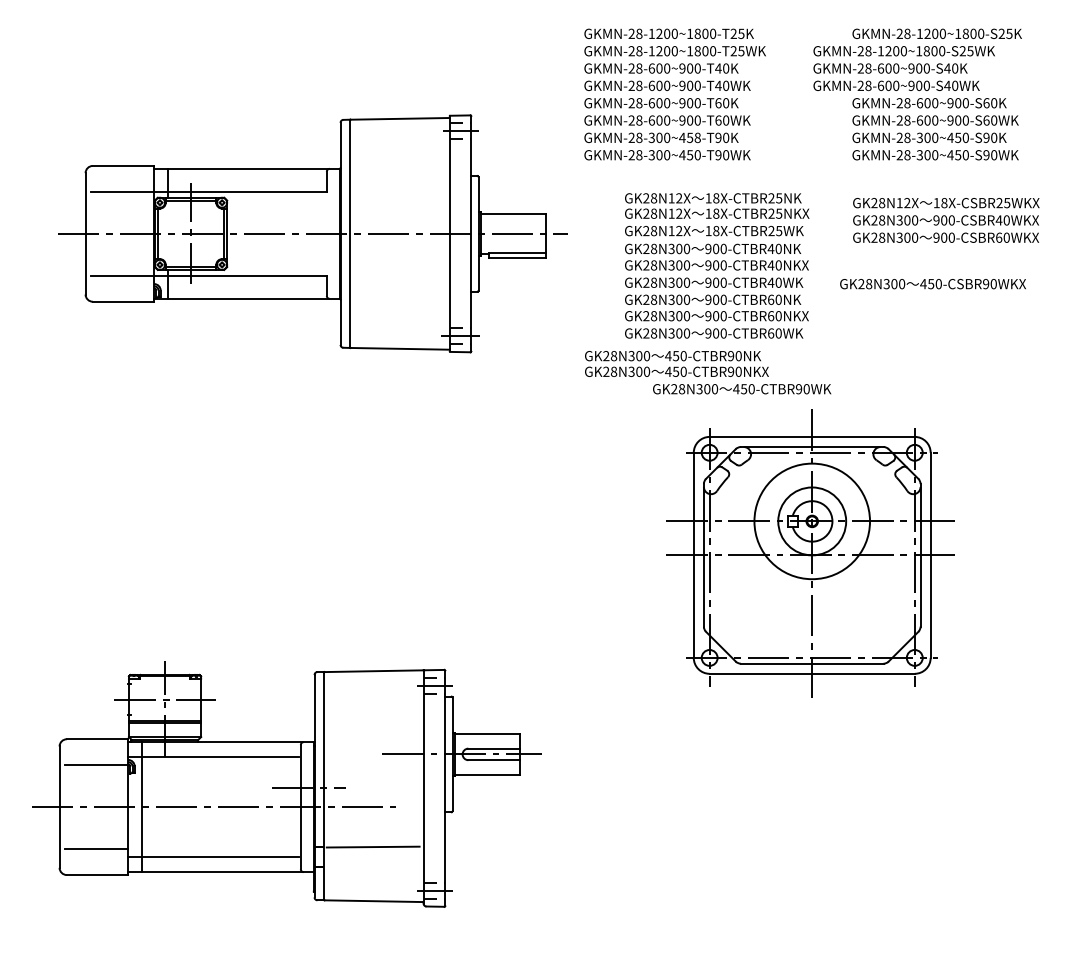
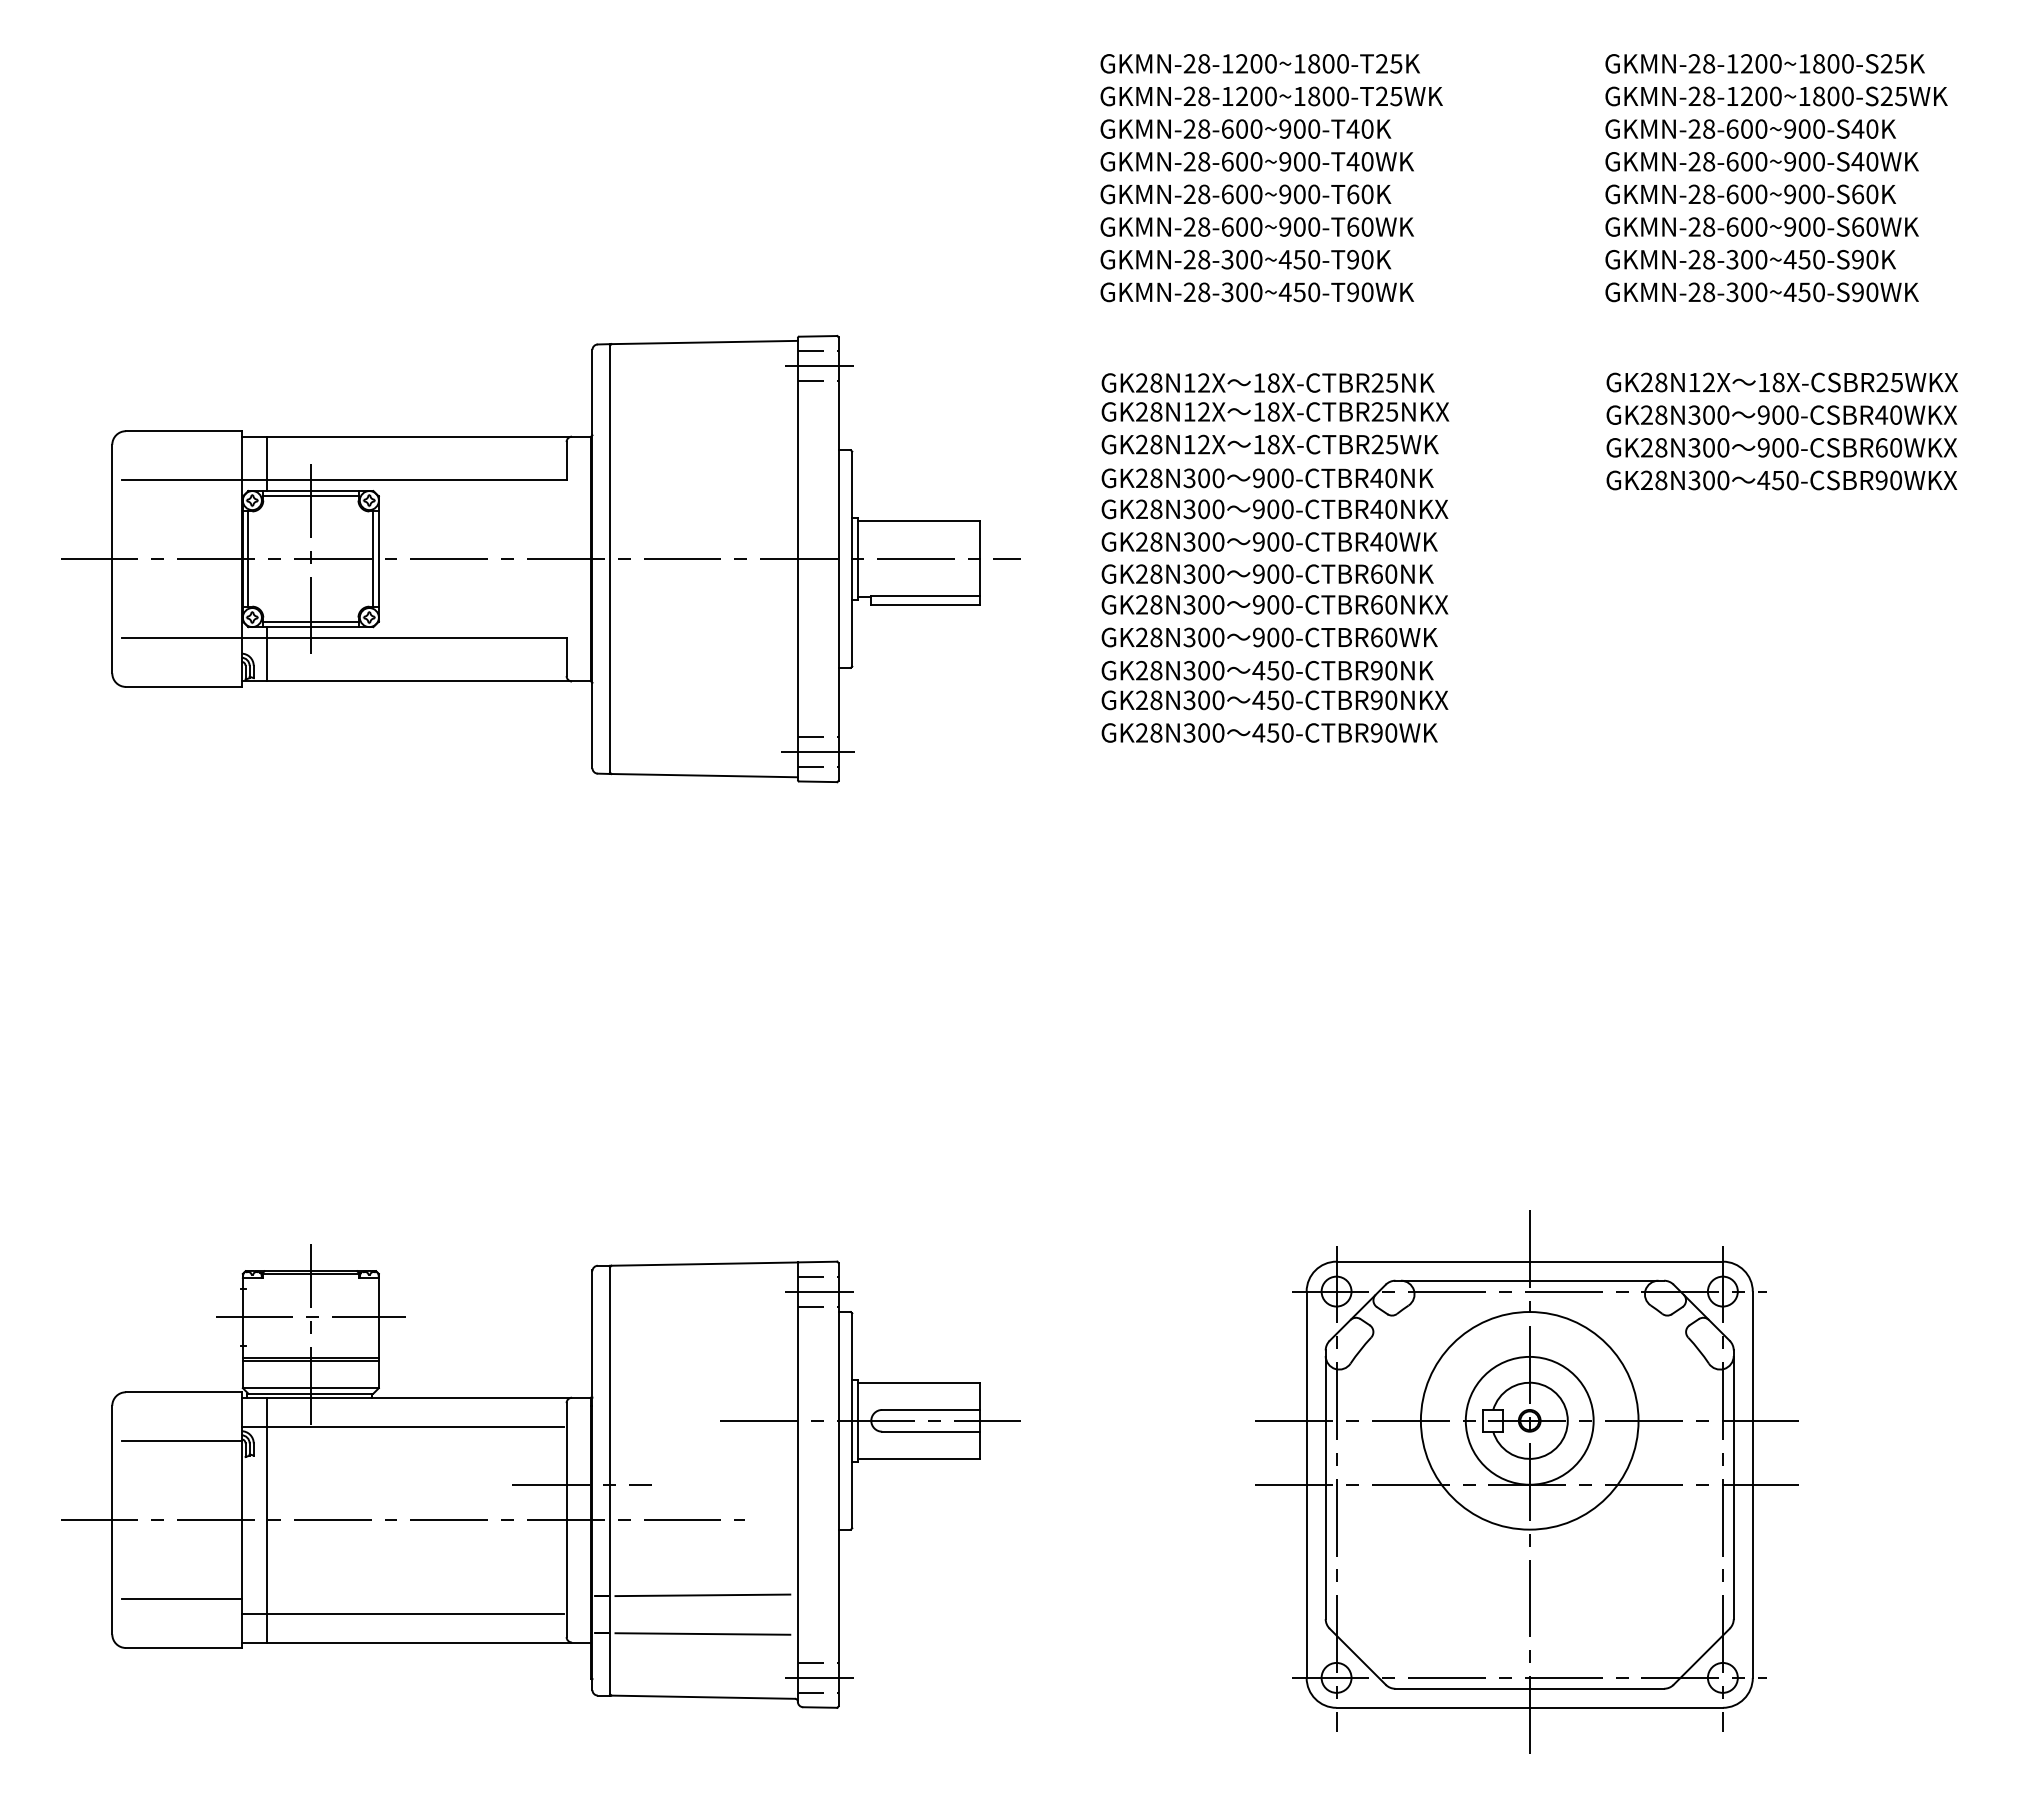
text: (903, 68) -> (1775, 129), moved
text: (697, 137) -> (1313, 258), GKMN-28-300~458-T90K -> GKMN-28-300~450-T90K
part: (312, 233) -> (539, 558), moved
text: (717, 265) -> (1275, 509), moved
text: (932, 284) -> (1780, 481), moved
text: (742, 389) -> (1270, 733), moved
part: (810, 553) -> (1526, 1481), moved
line: (372, 867) -> (701, 1633), added

